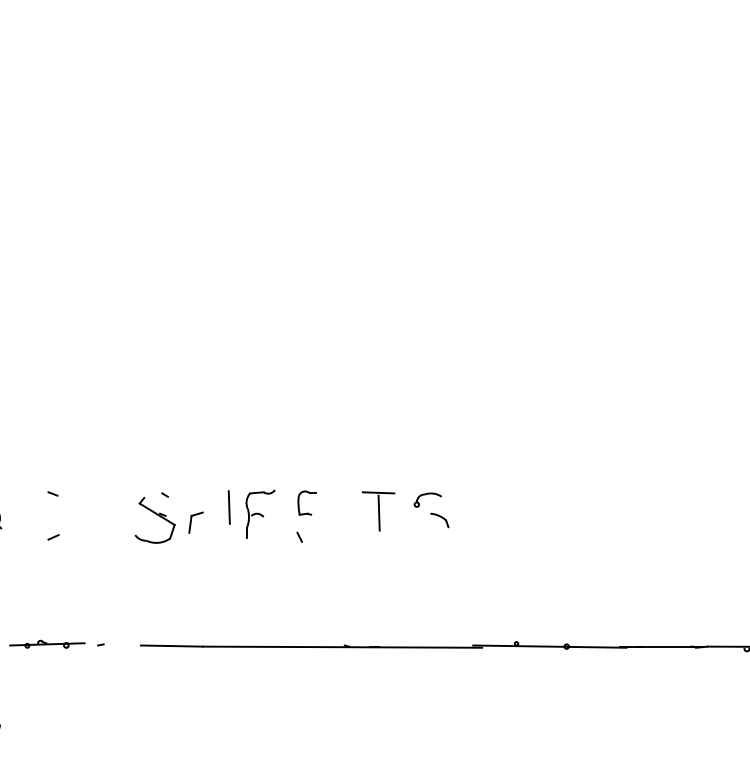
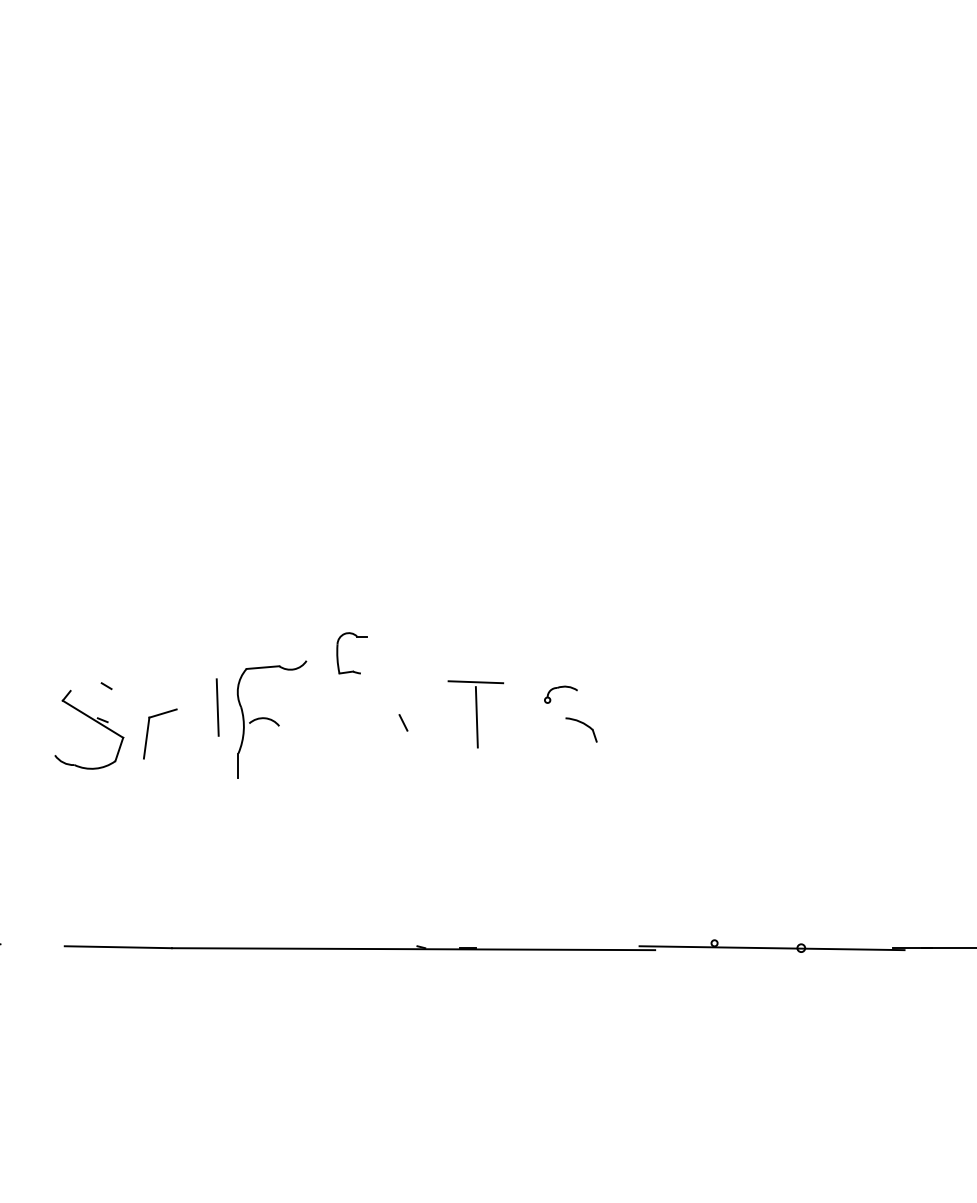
part: (427, 499) -> (560, 693), size x0.7
part: (299, 502) -> (339, 652), moved
part: (260, 513) -> (271, 717), size x1.4
part: (195, 522) -> (159, 733), size x1.4
line: (299, 536) -> (403, 721), moved

